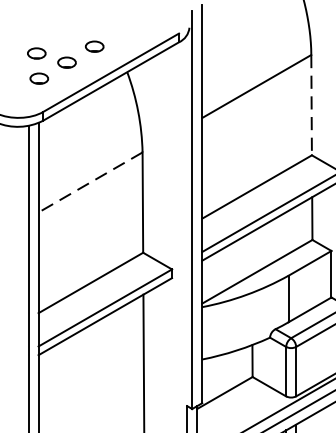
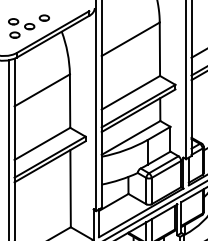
line: (310, 105) -> (159, 49), dashed -> solid
line: (91, 182) -> (42, 90), dashed -> solid

